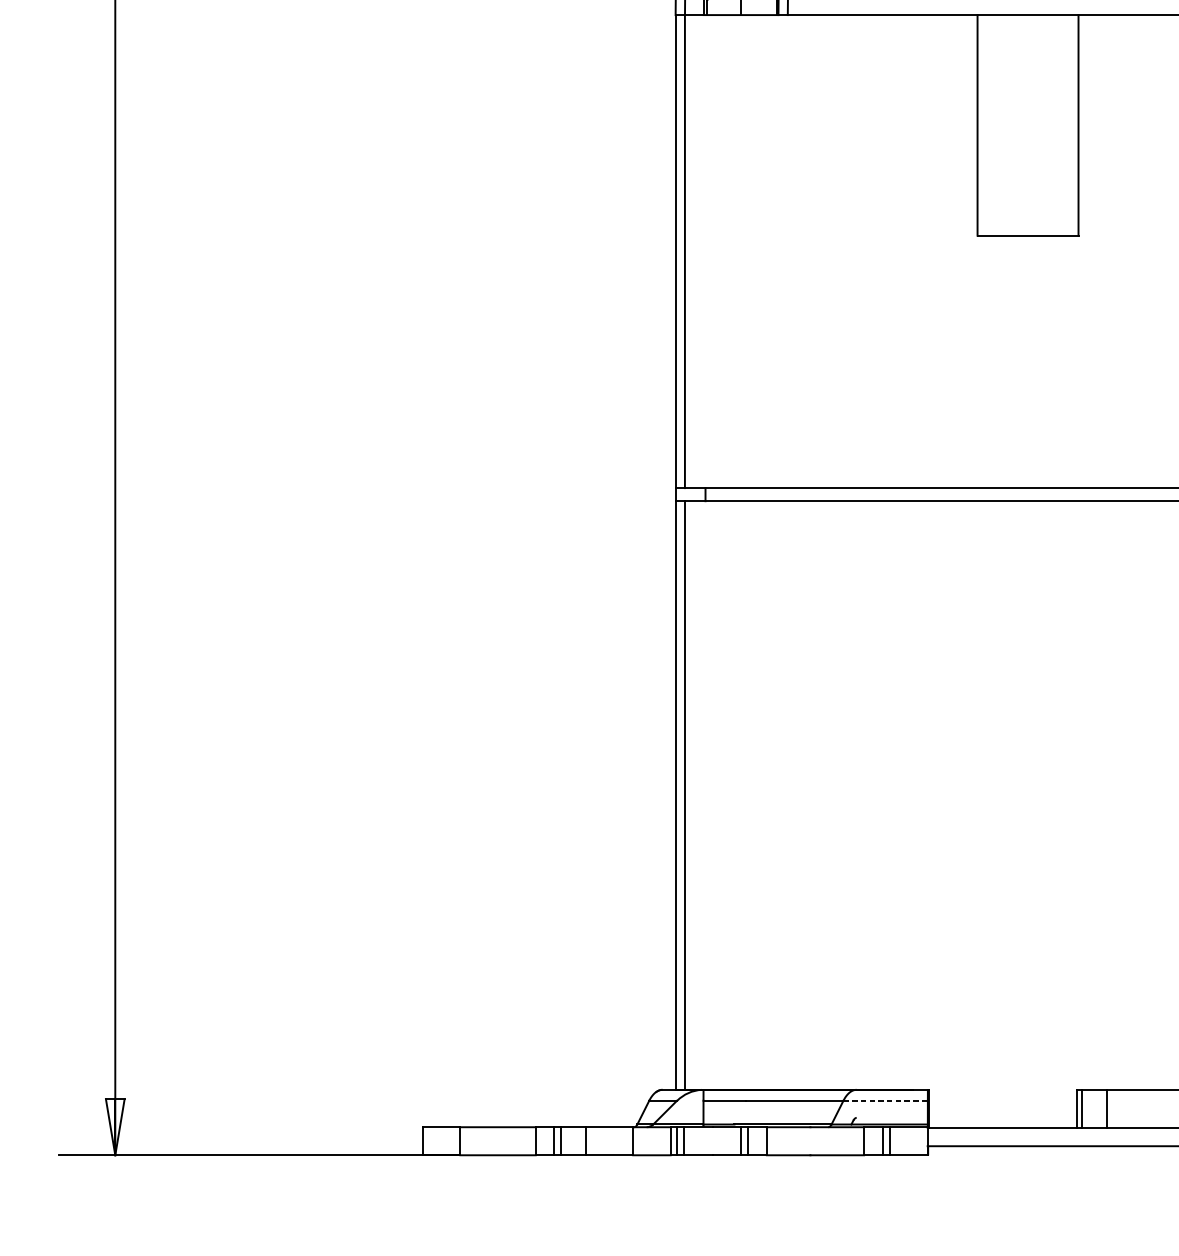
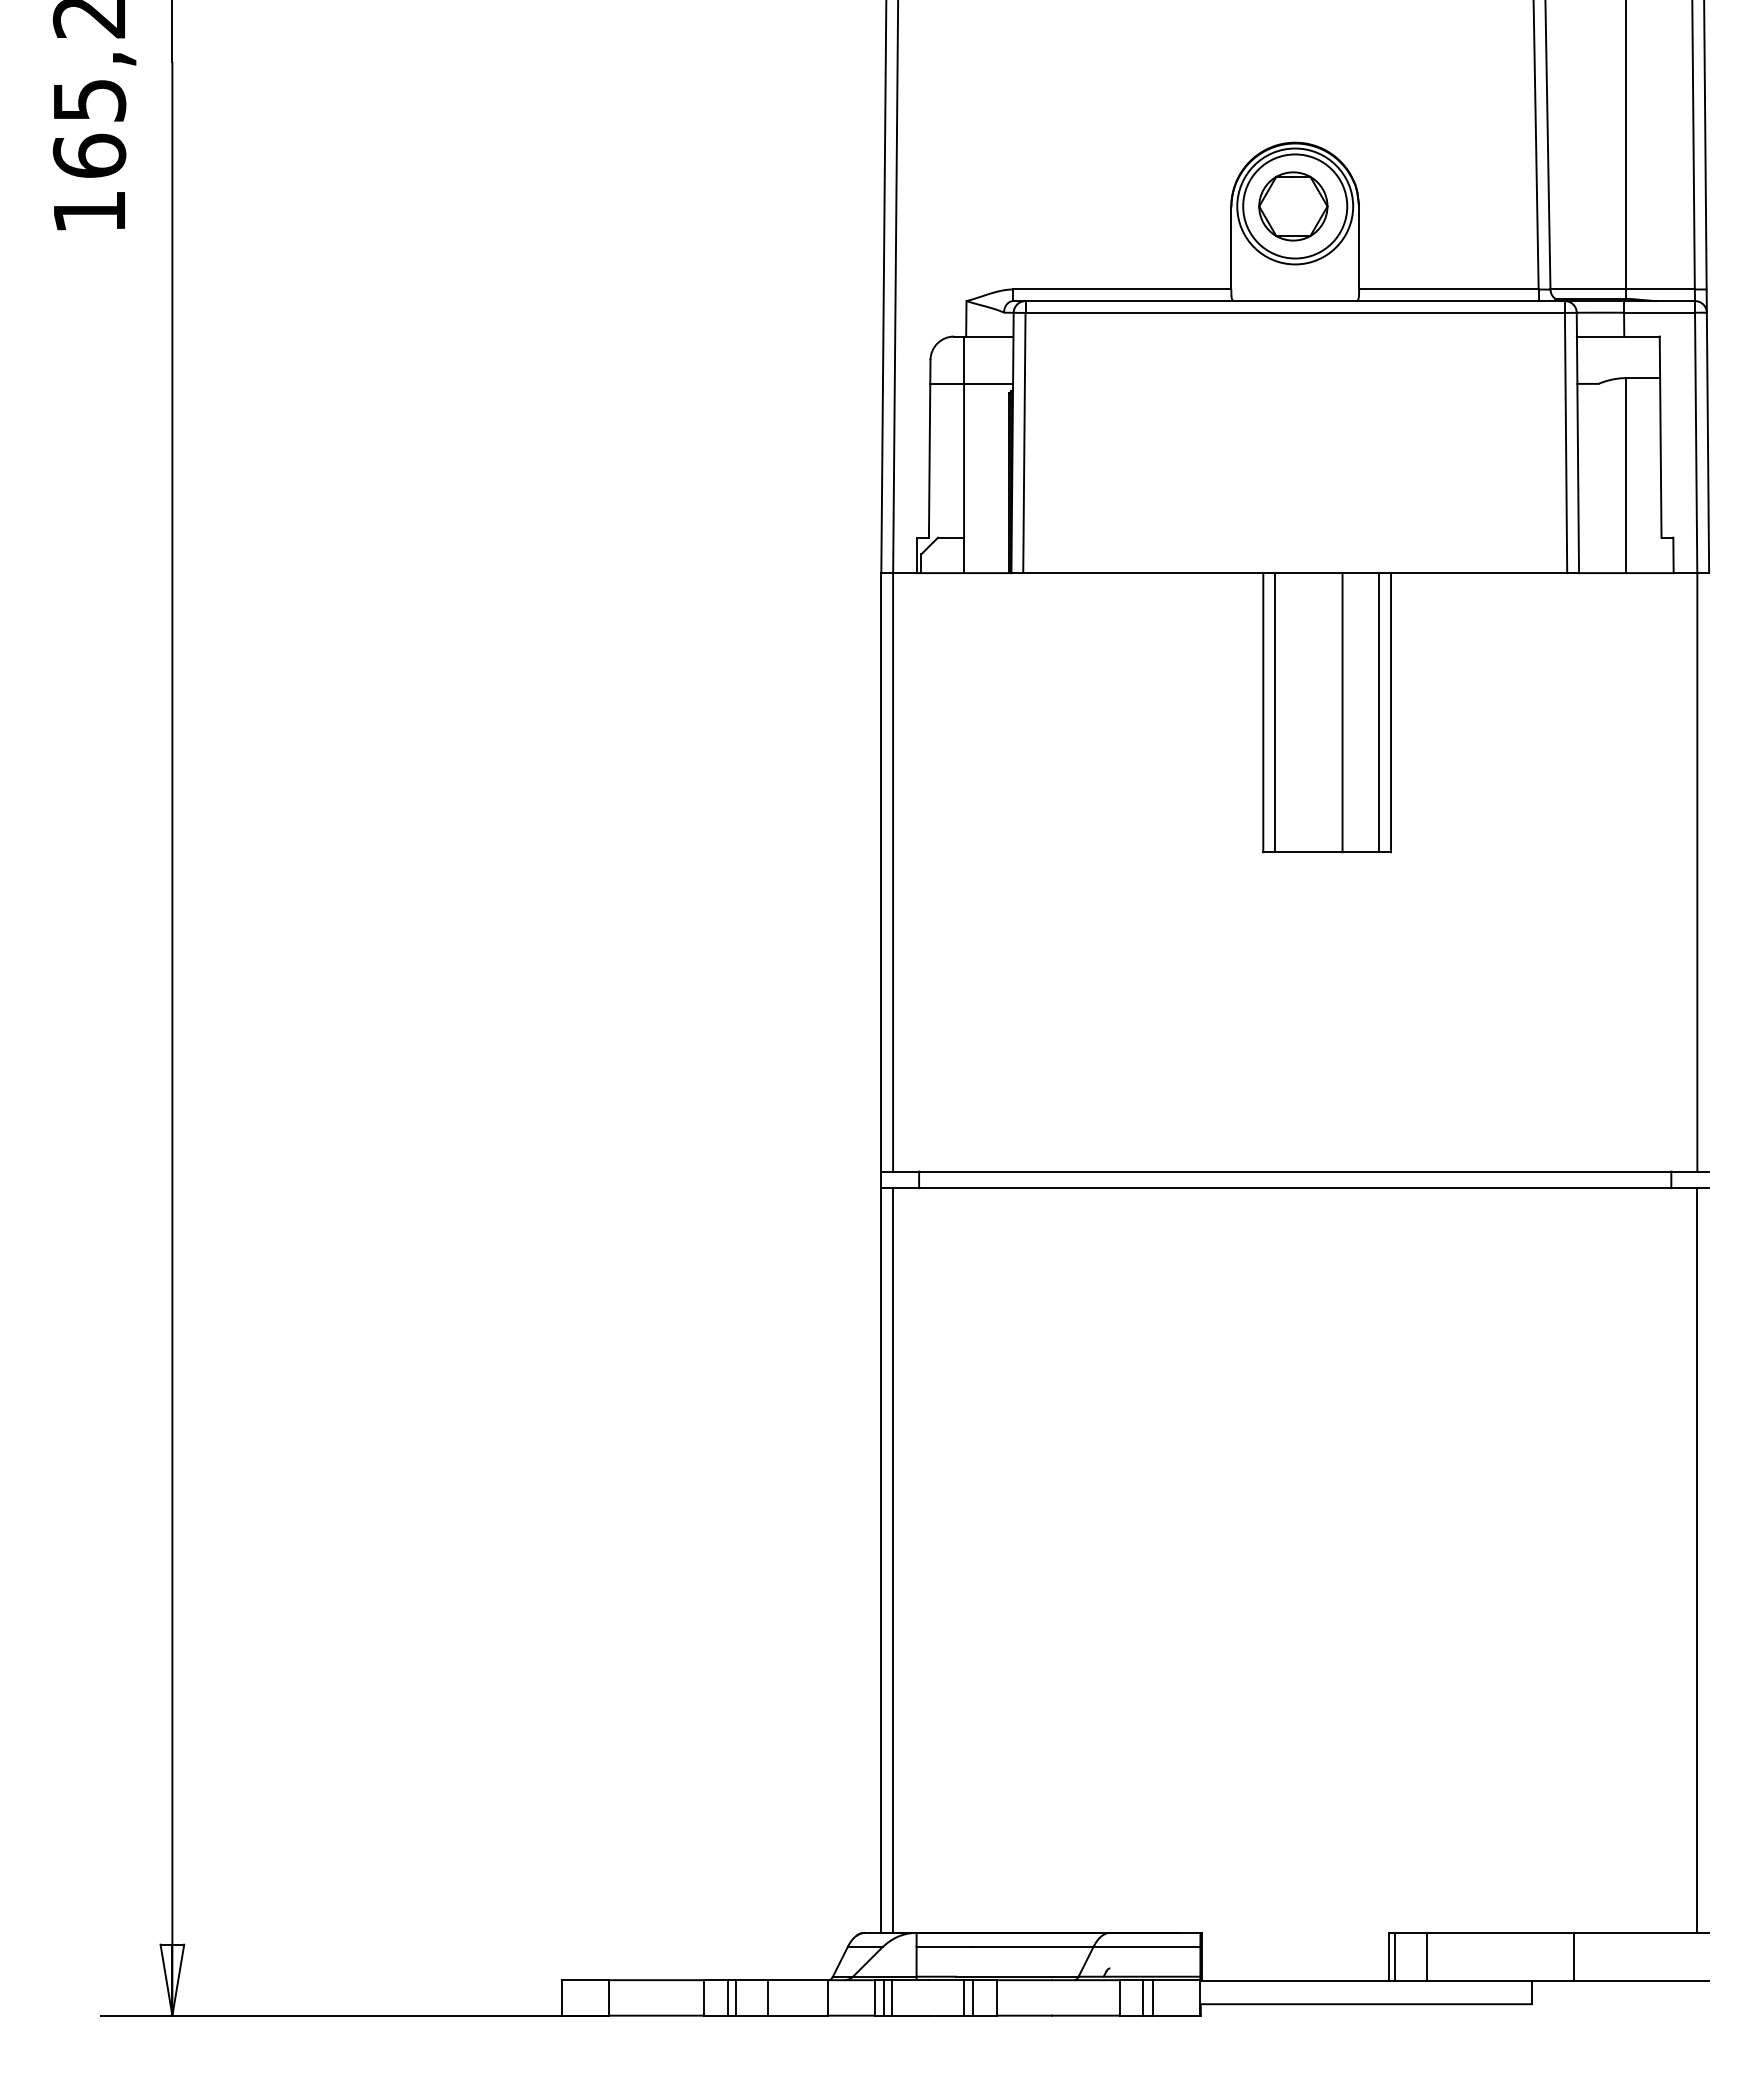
line: (987, 125) -> (1275, 712), added
line: (1040, 125) -> (1342, 712), added
line: (1069, 125) -> (1379, 712), added
line: (886, 1100) -> (1147, 1946), dashed -> solid

